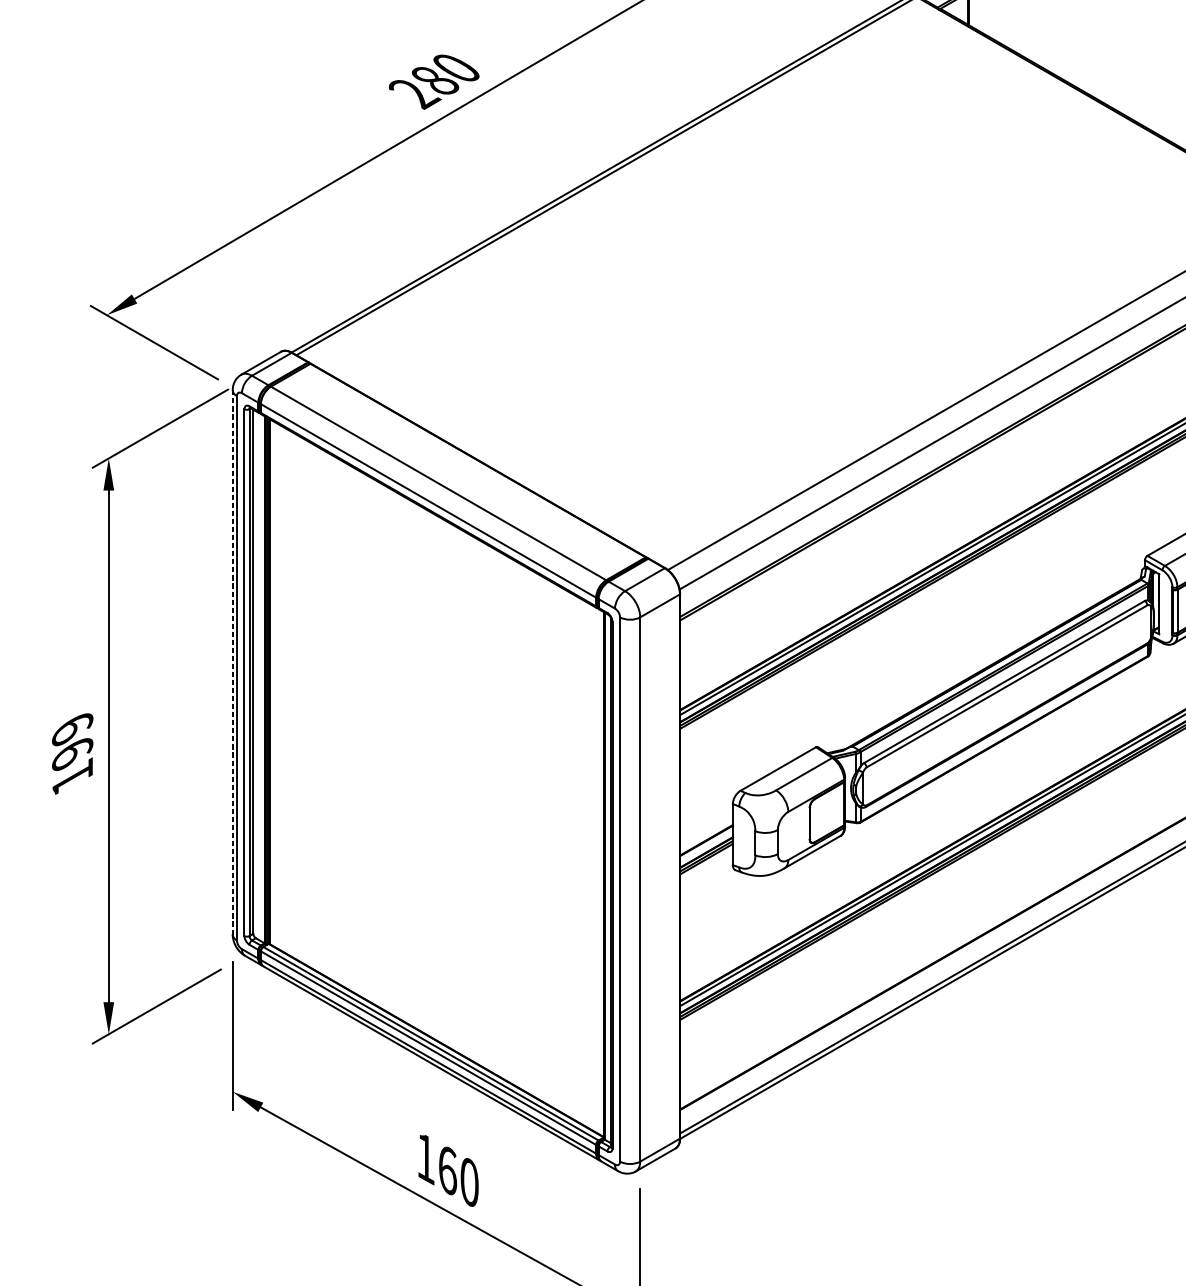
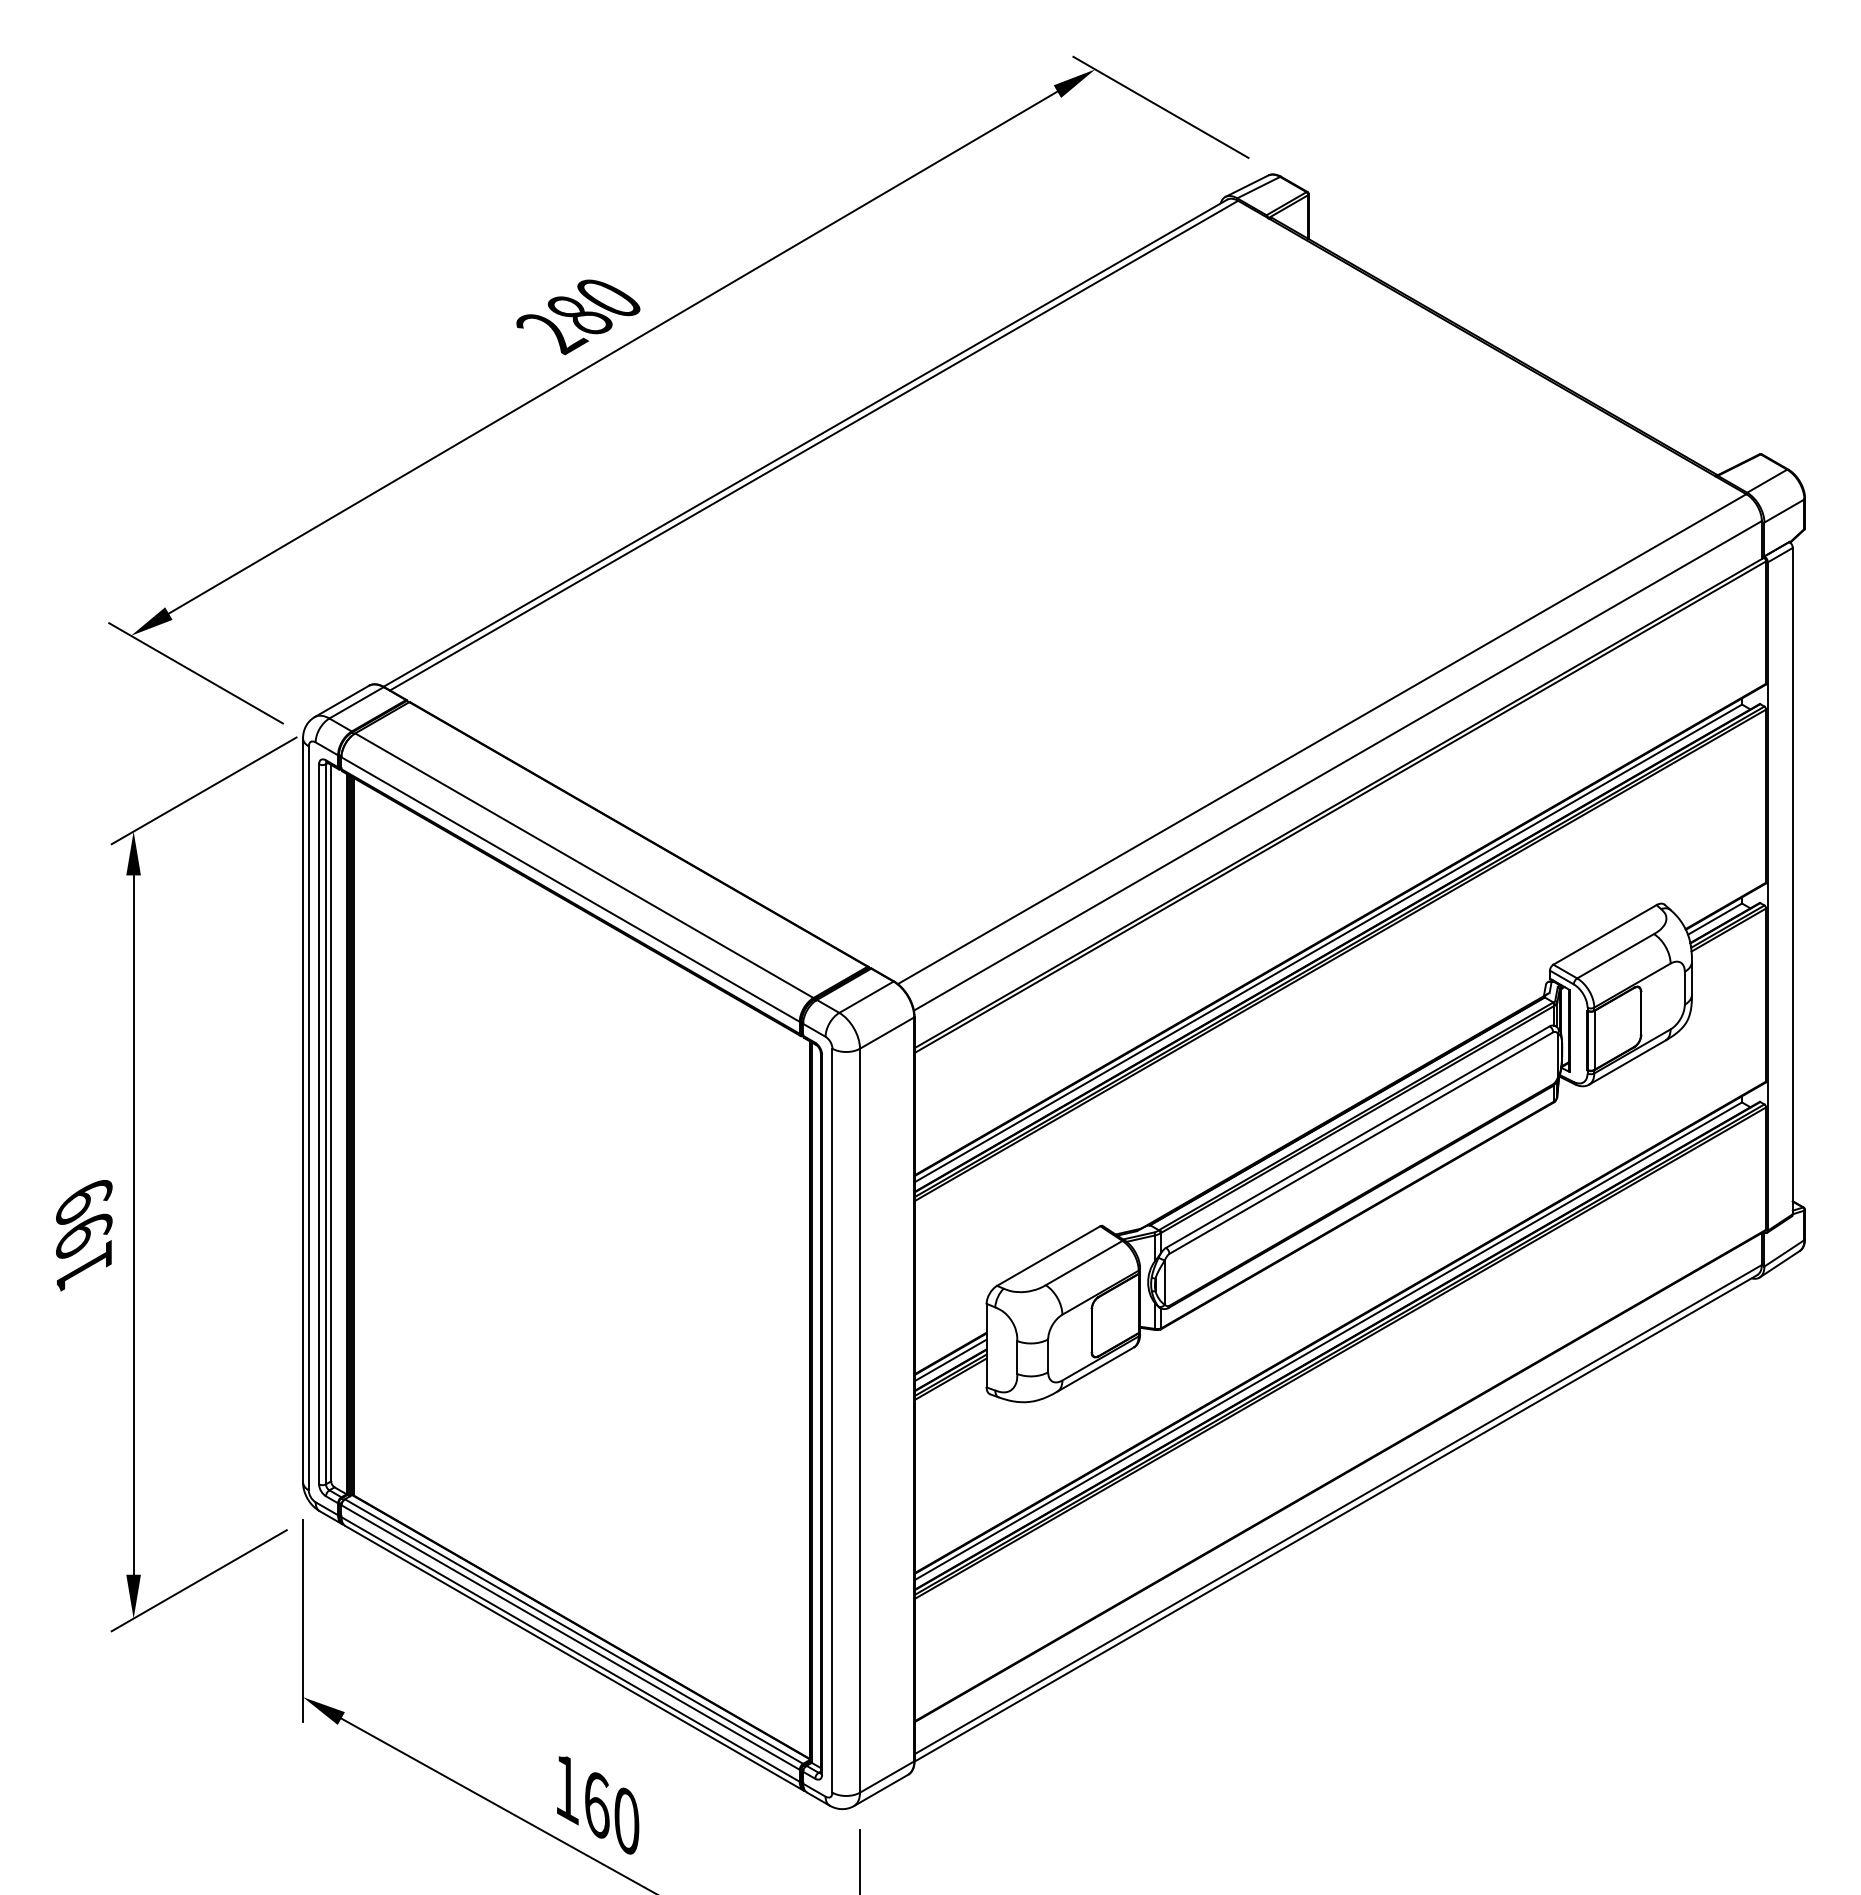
line: (233, 662) -> (303, 1110), dashed -> solid
line: (706, 845) -> (950, 1360), added

